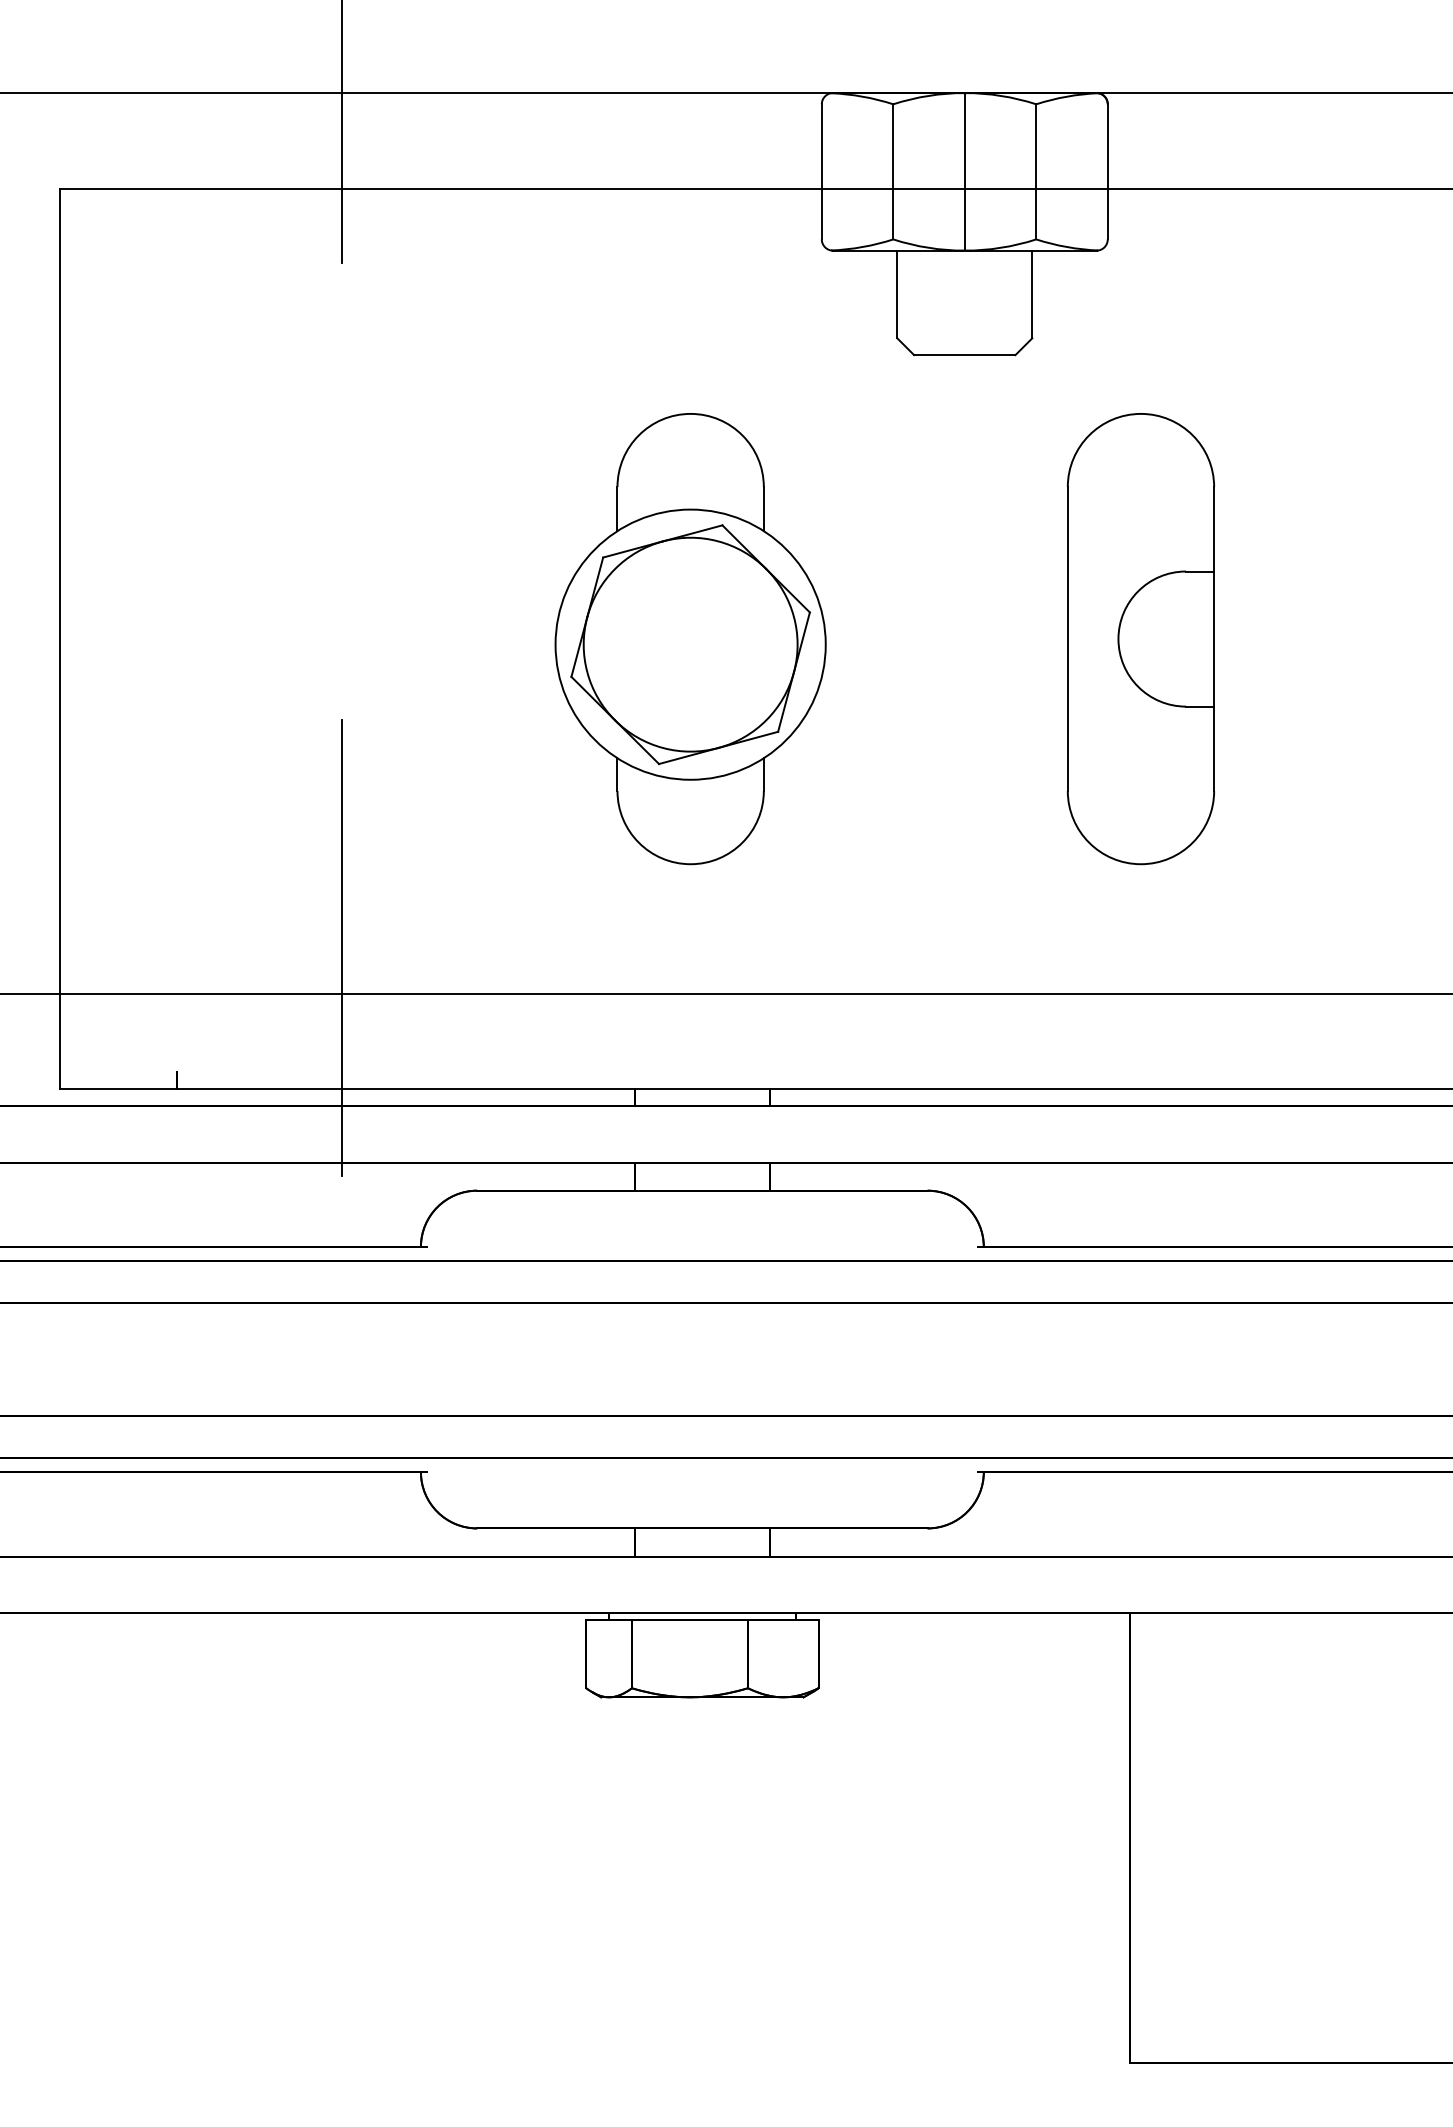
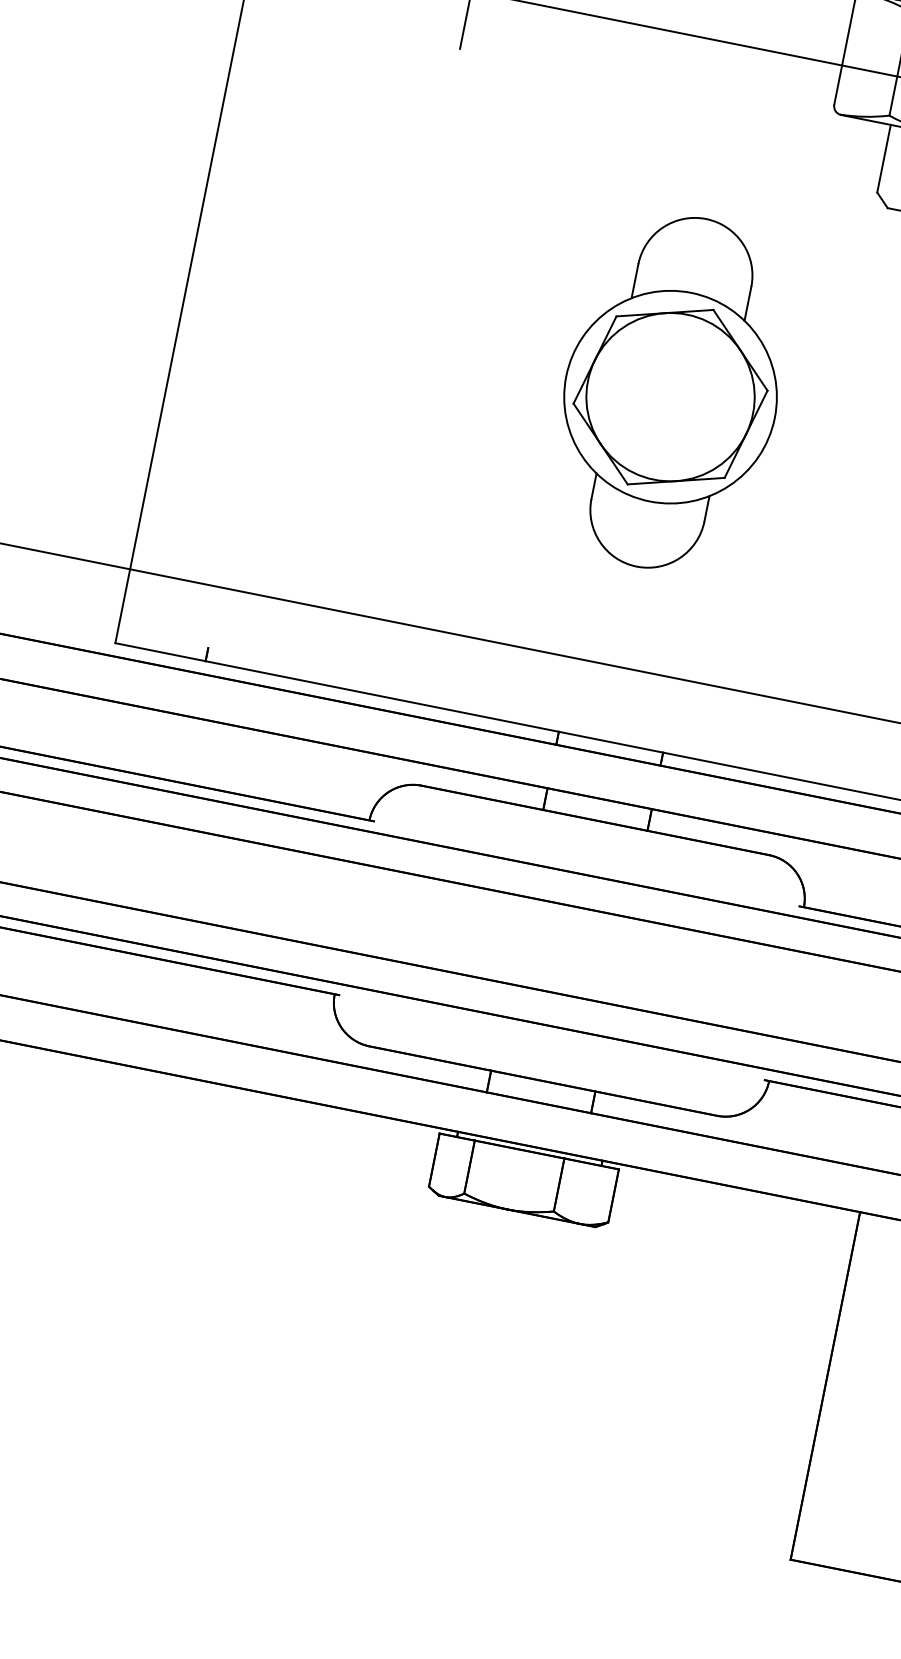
line: (341, 947) -> (354, 577), removed

